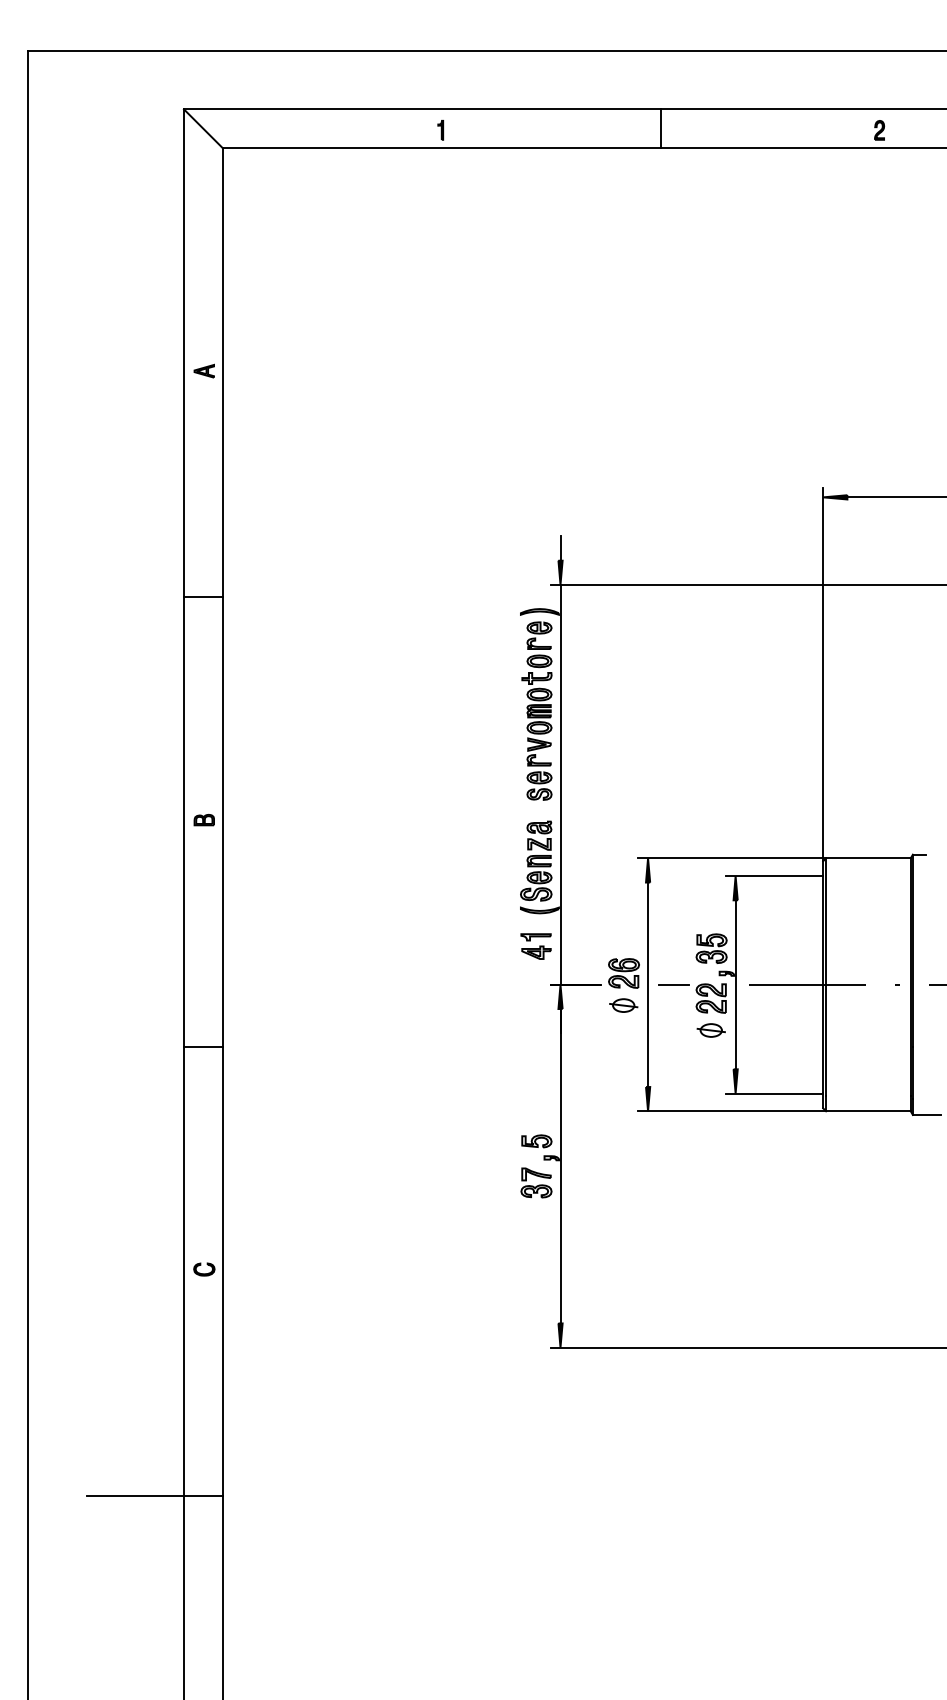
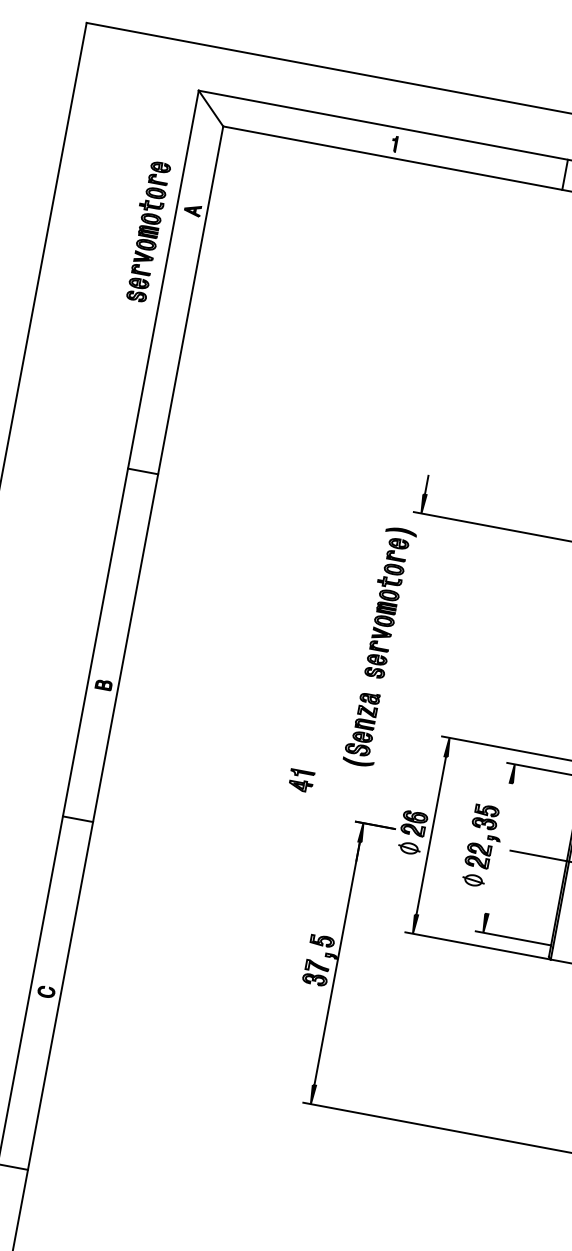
part: (151, 296) -> (146, 230), added
part: (203, 370) -> (192, 209), moved
line: (560, 784) -> (392, 668), removed
part: (203, 820) -> (103, 685), moved
part: (535, 946) -> (300, 780), moved
line: (673, 984) -> (451, 839), removed
line: (735, 984) -> (499, 848), removed

